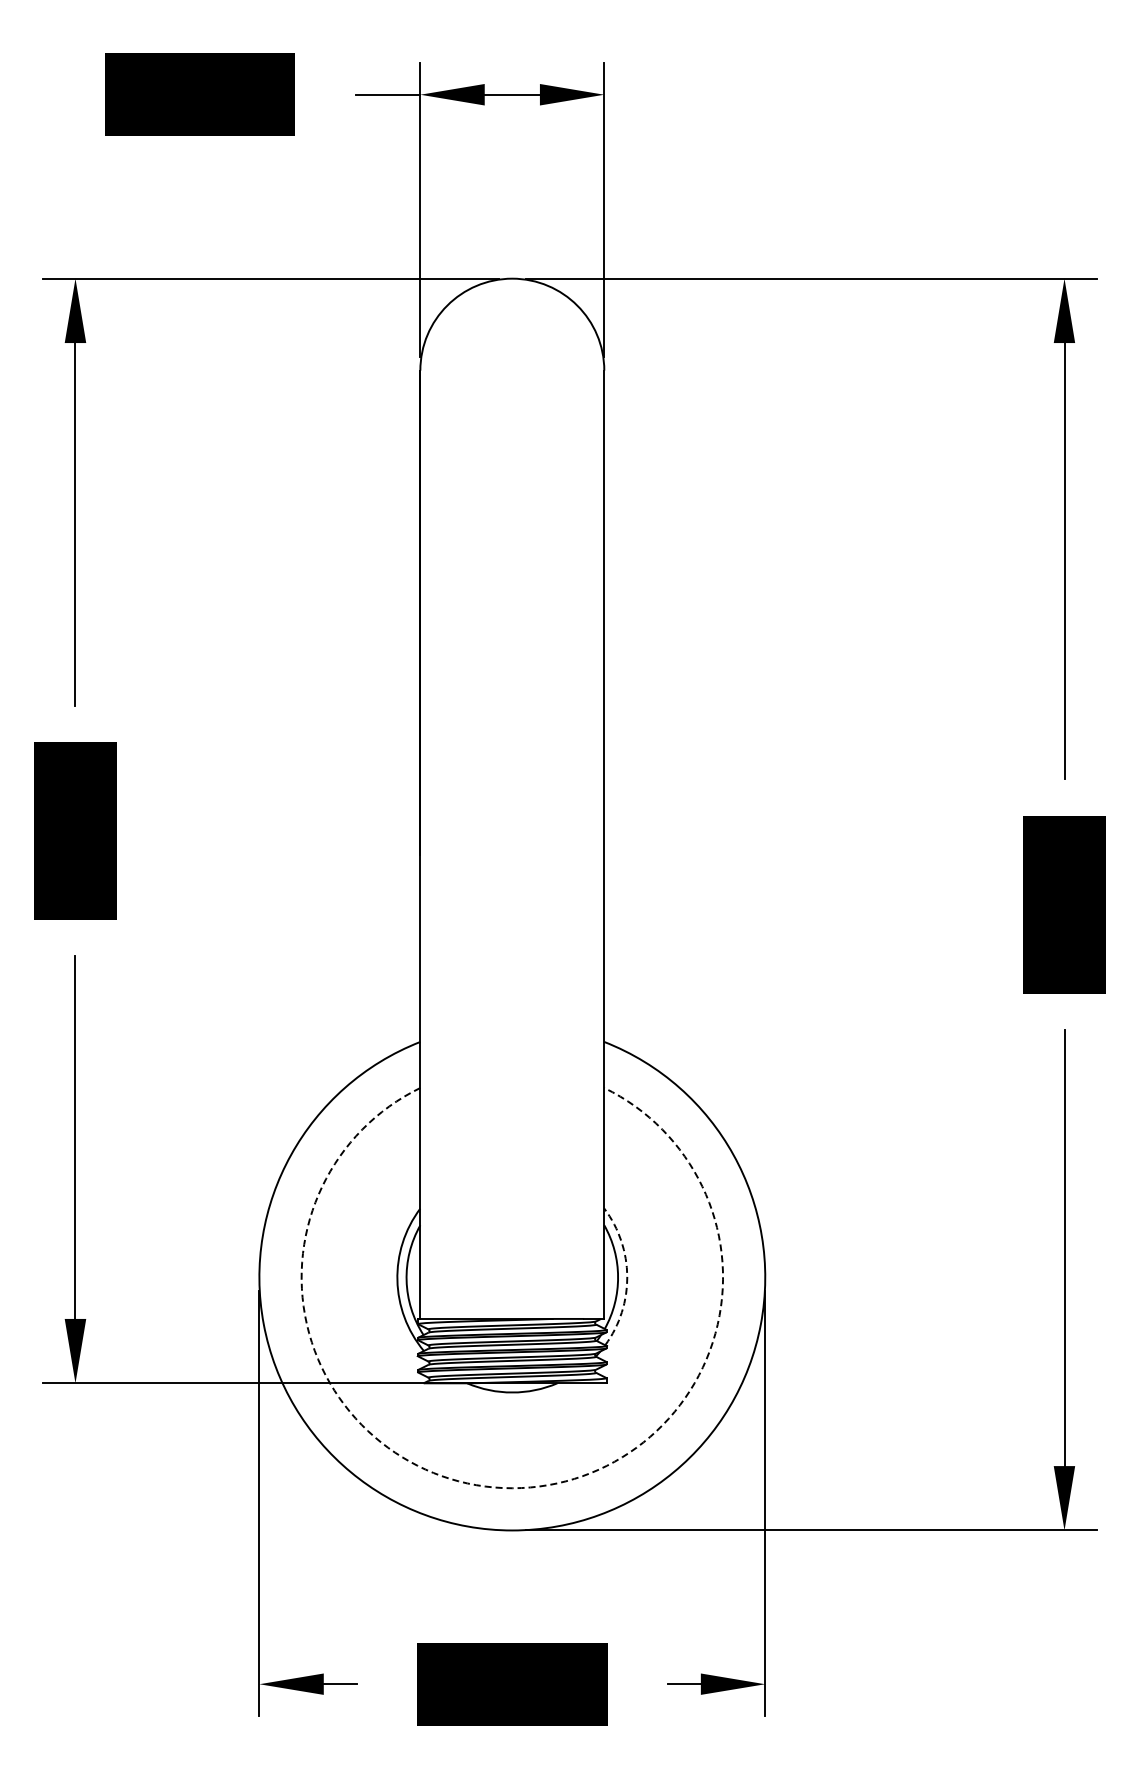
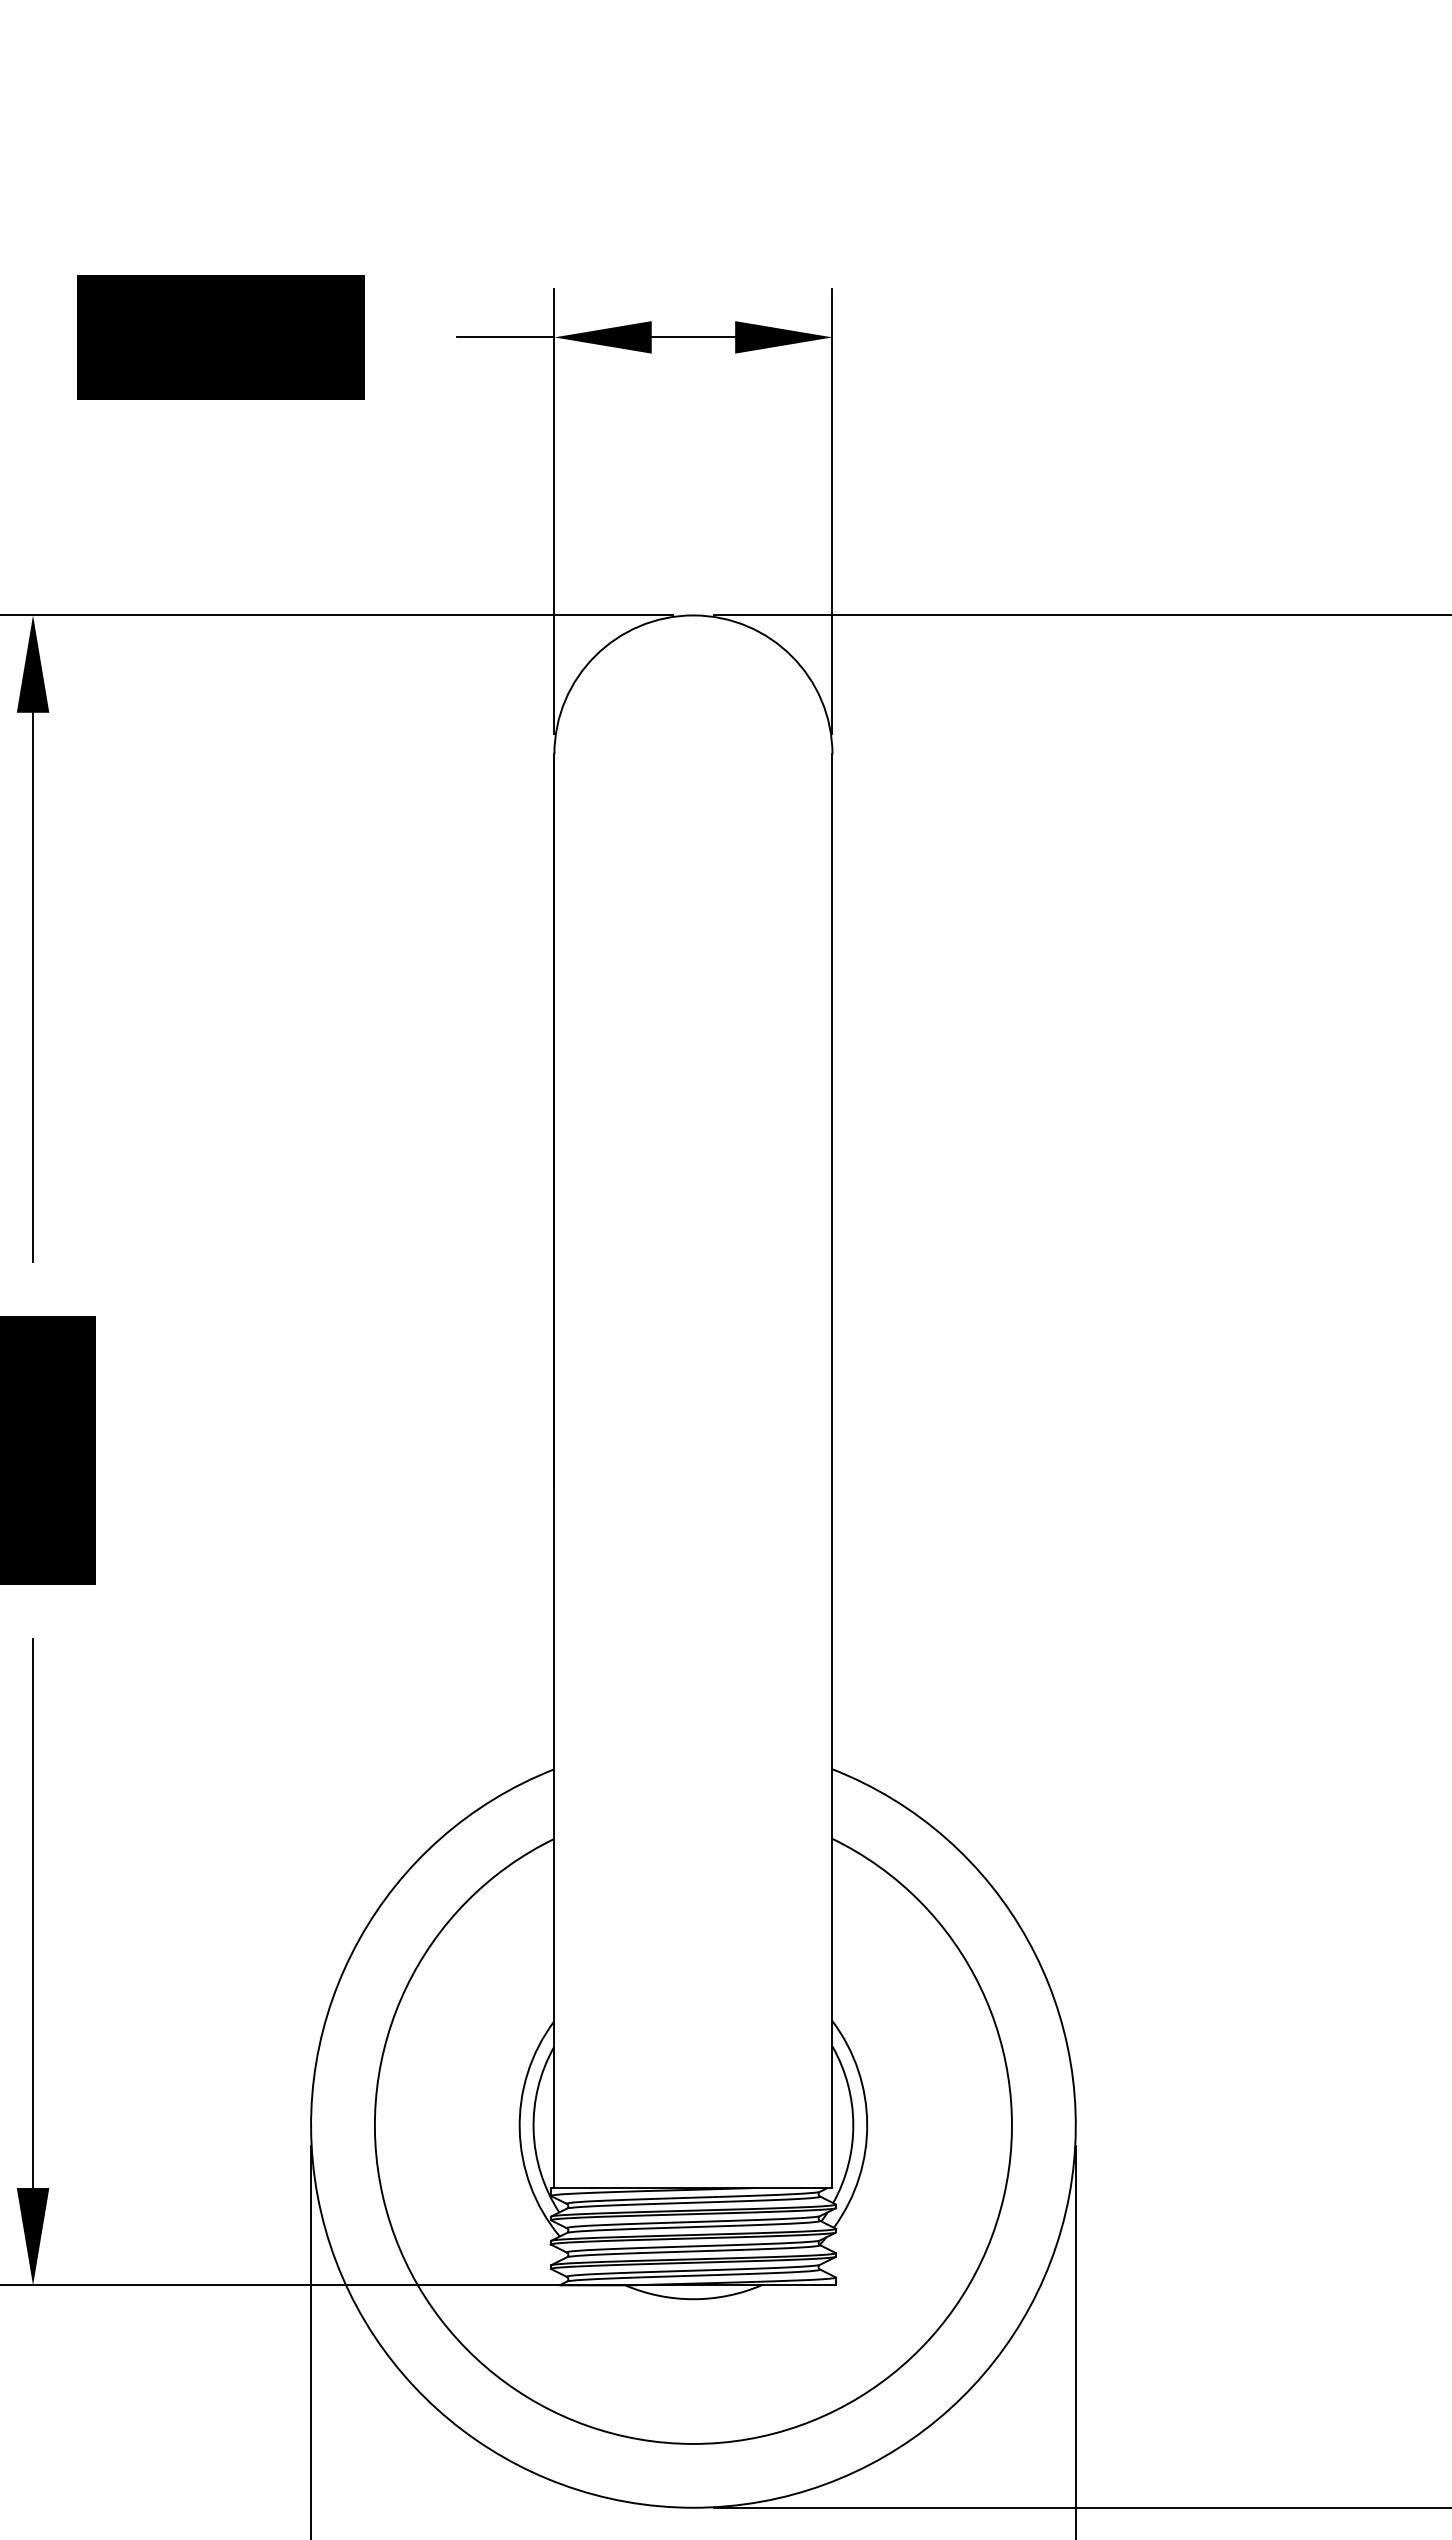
arc: (627, 1276) -> (867, 2123), dashed -> solid
arc: (512, 1488) -> (693, 2444), dashed -> solid

